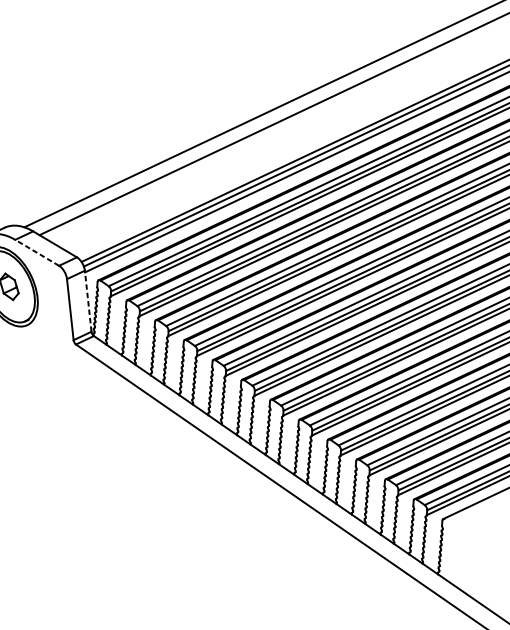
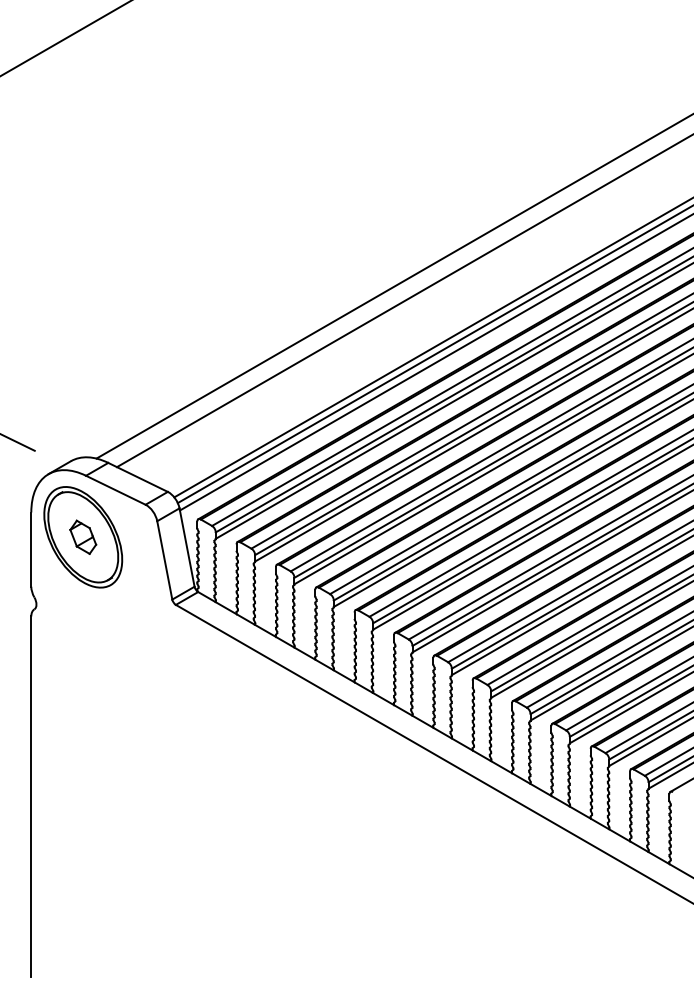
line: (36, 252) -> (115, 490), dashed -> solid
line: (88, 301) -> (187, 547), dashed -> solid

